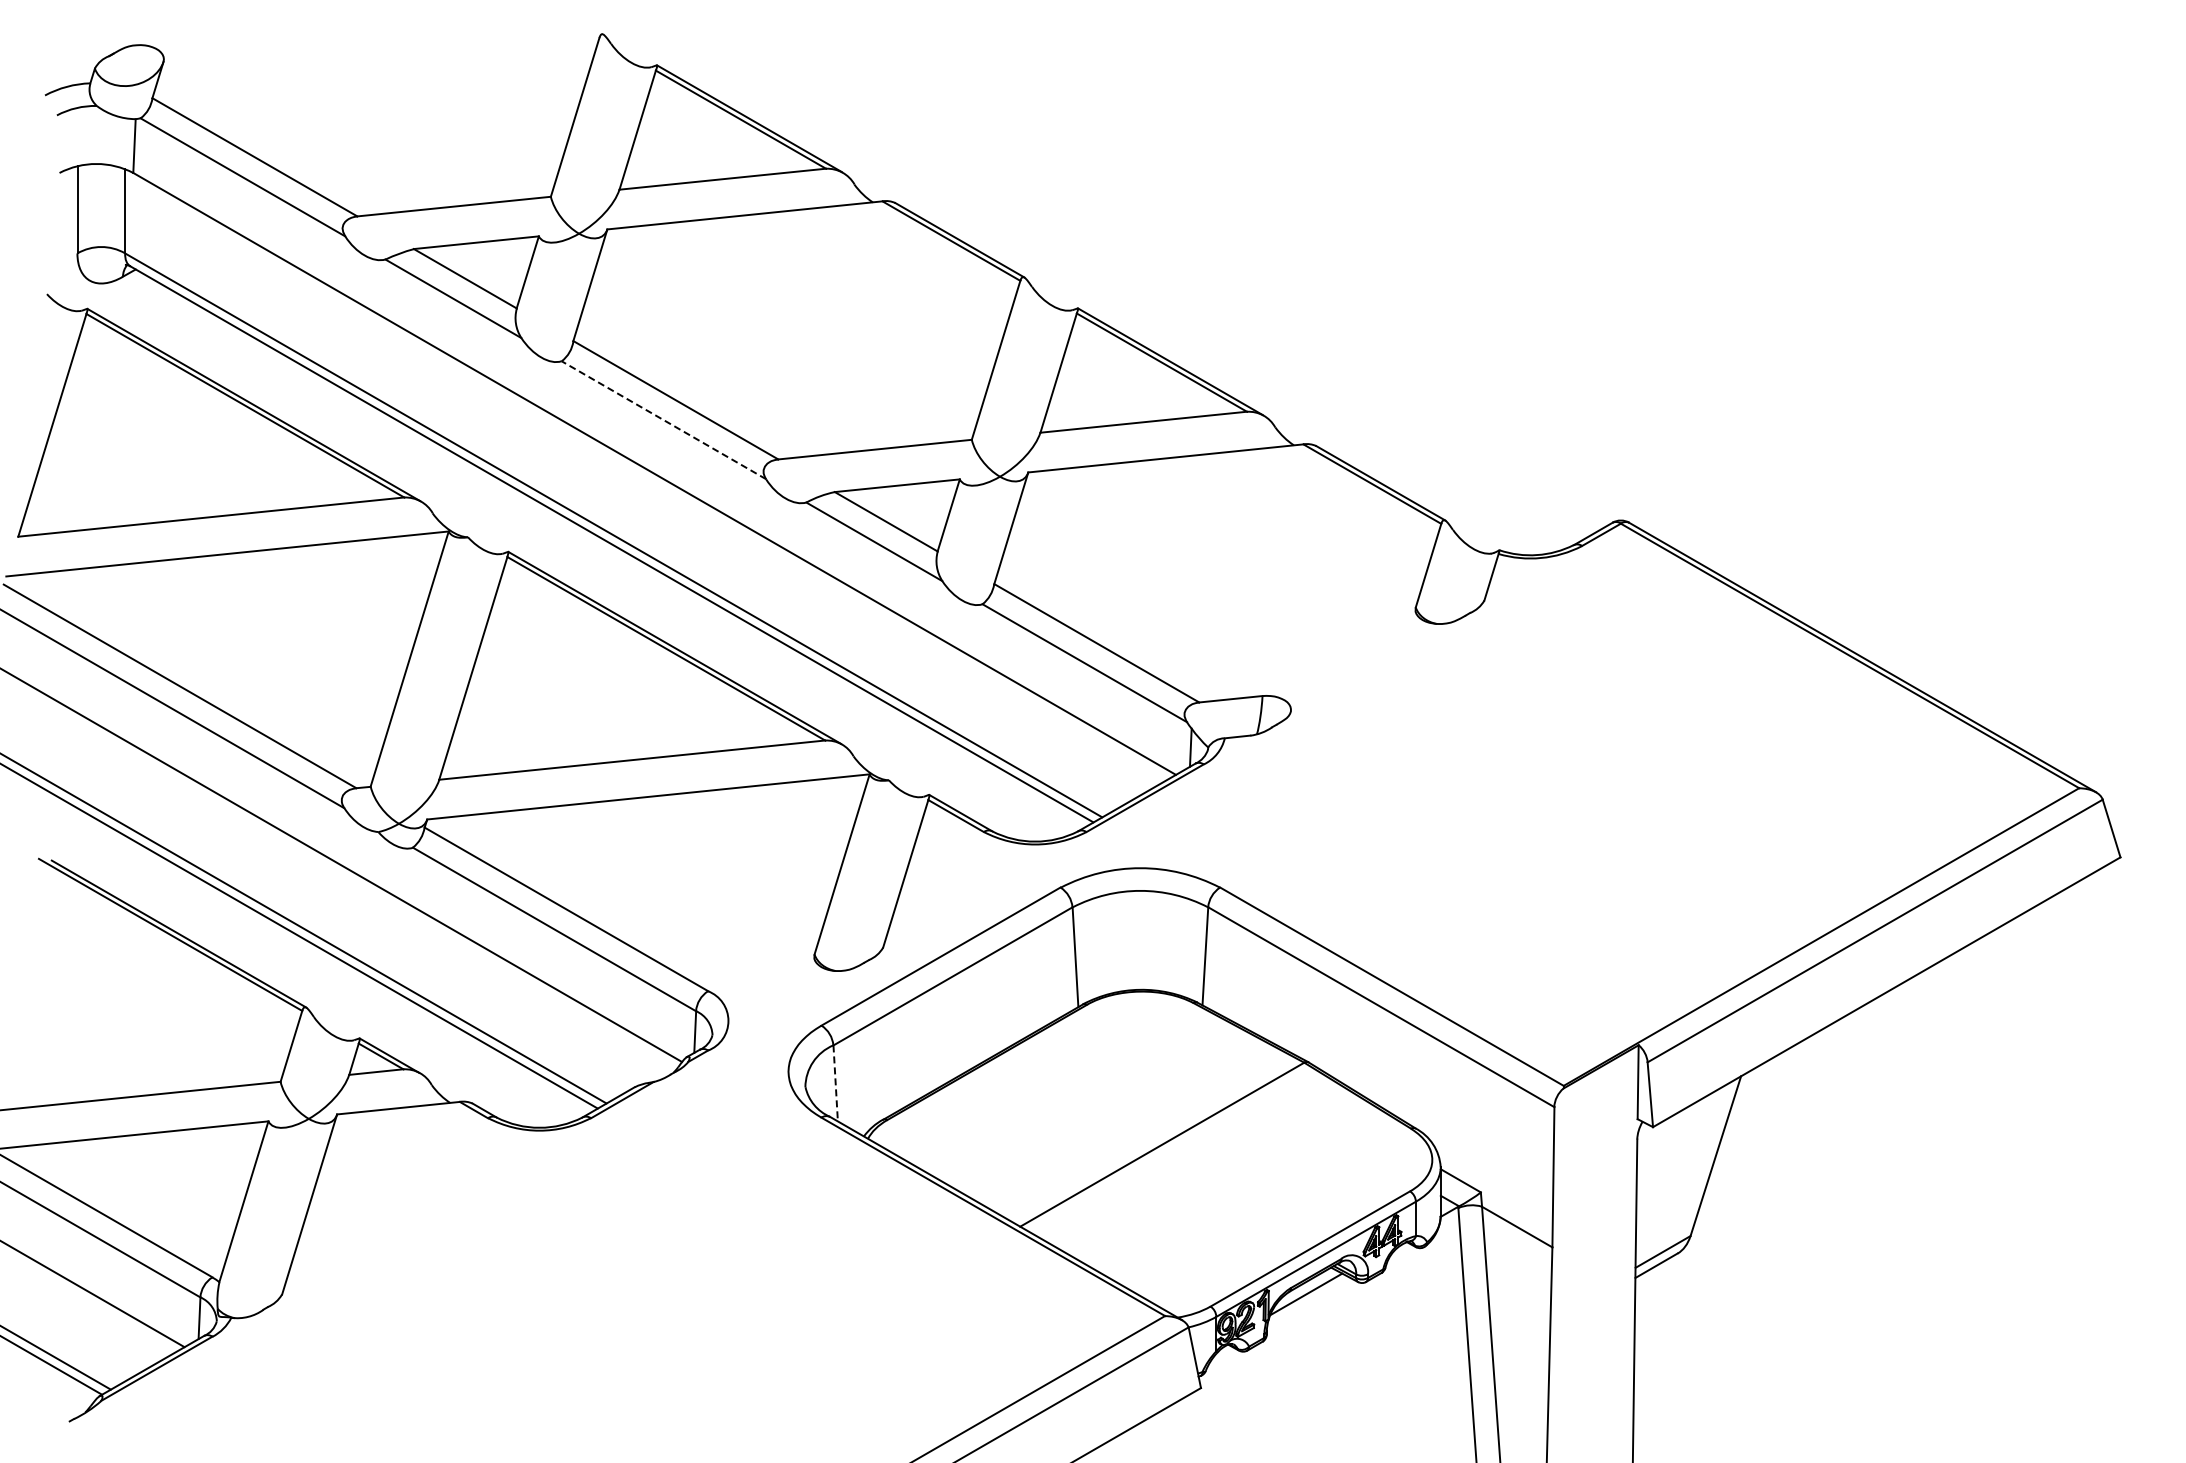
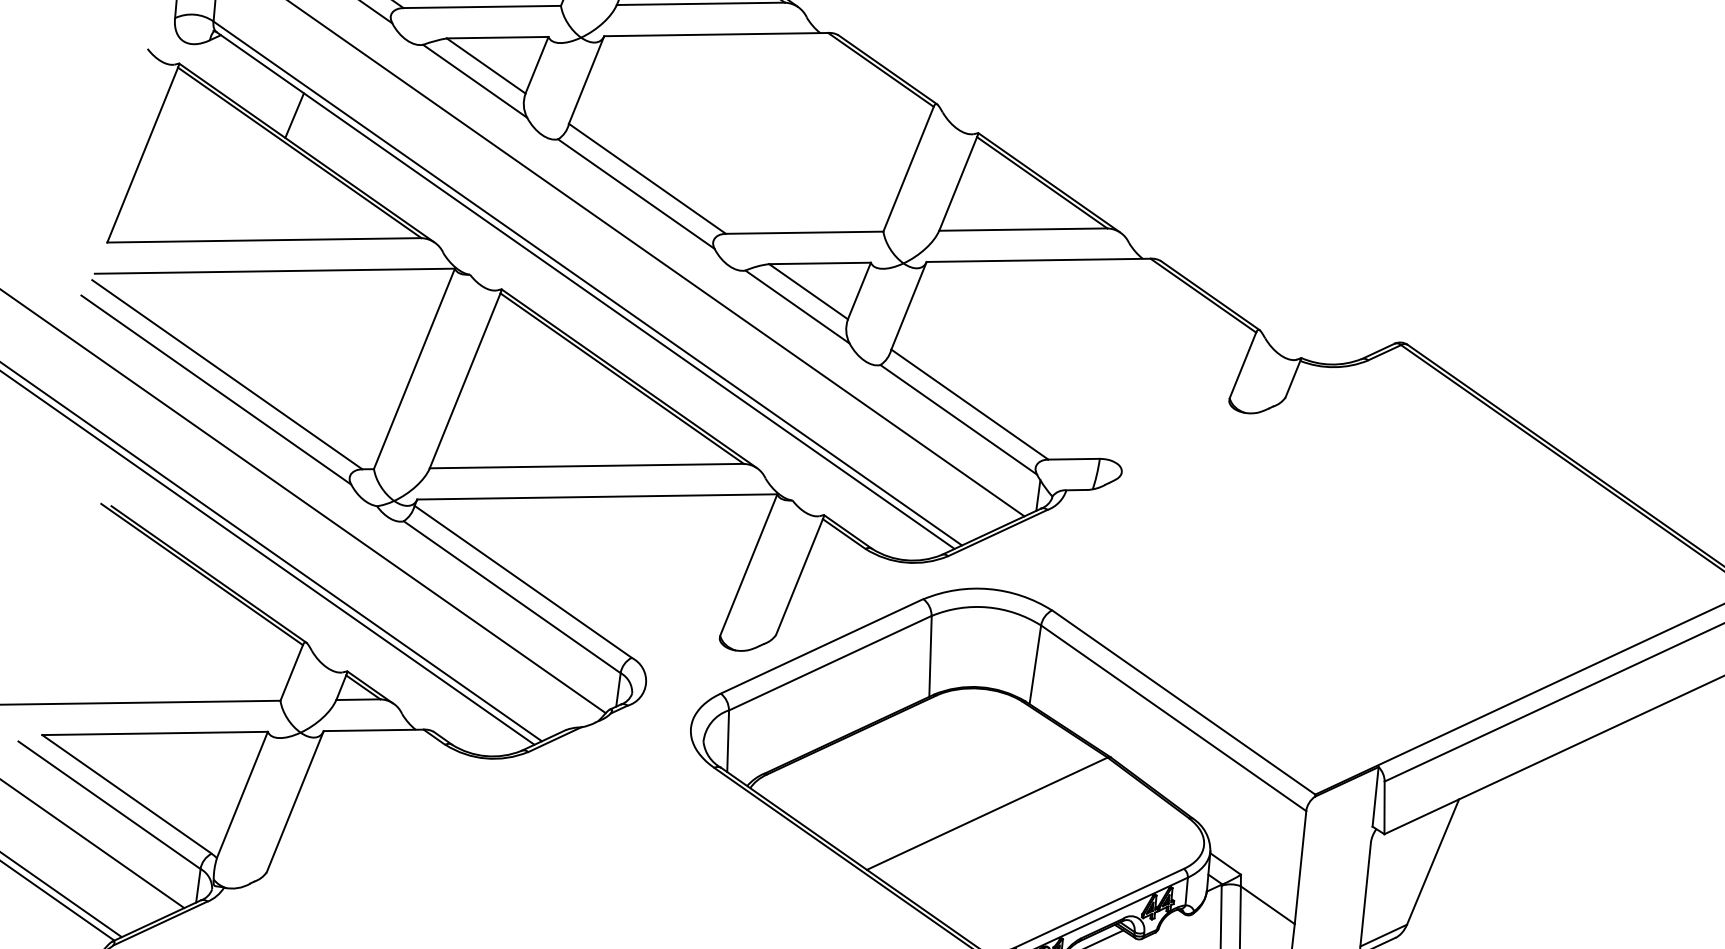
line: (235, 360) -> (295, 115), added
line: (663, 419) -> (636, 193), dashed -> solid
line: (835, 1083) -> (728, 741), dashed -> solid

